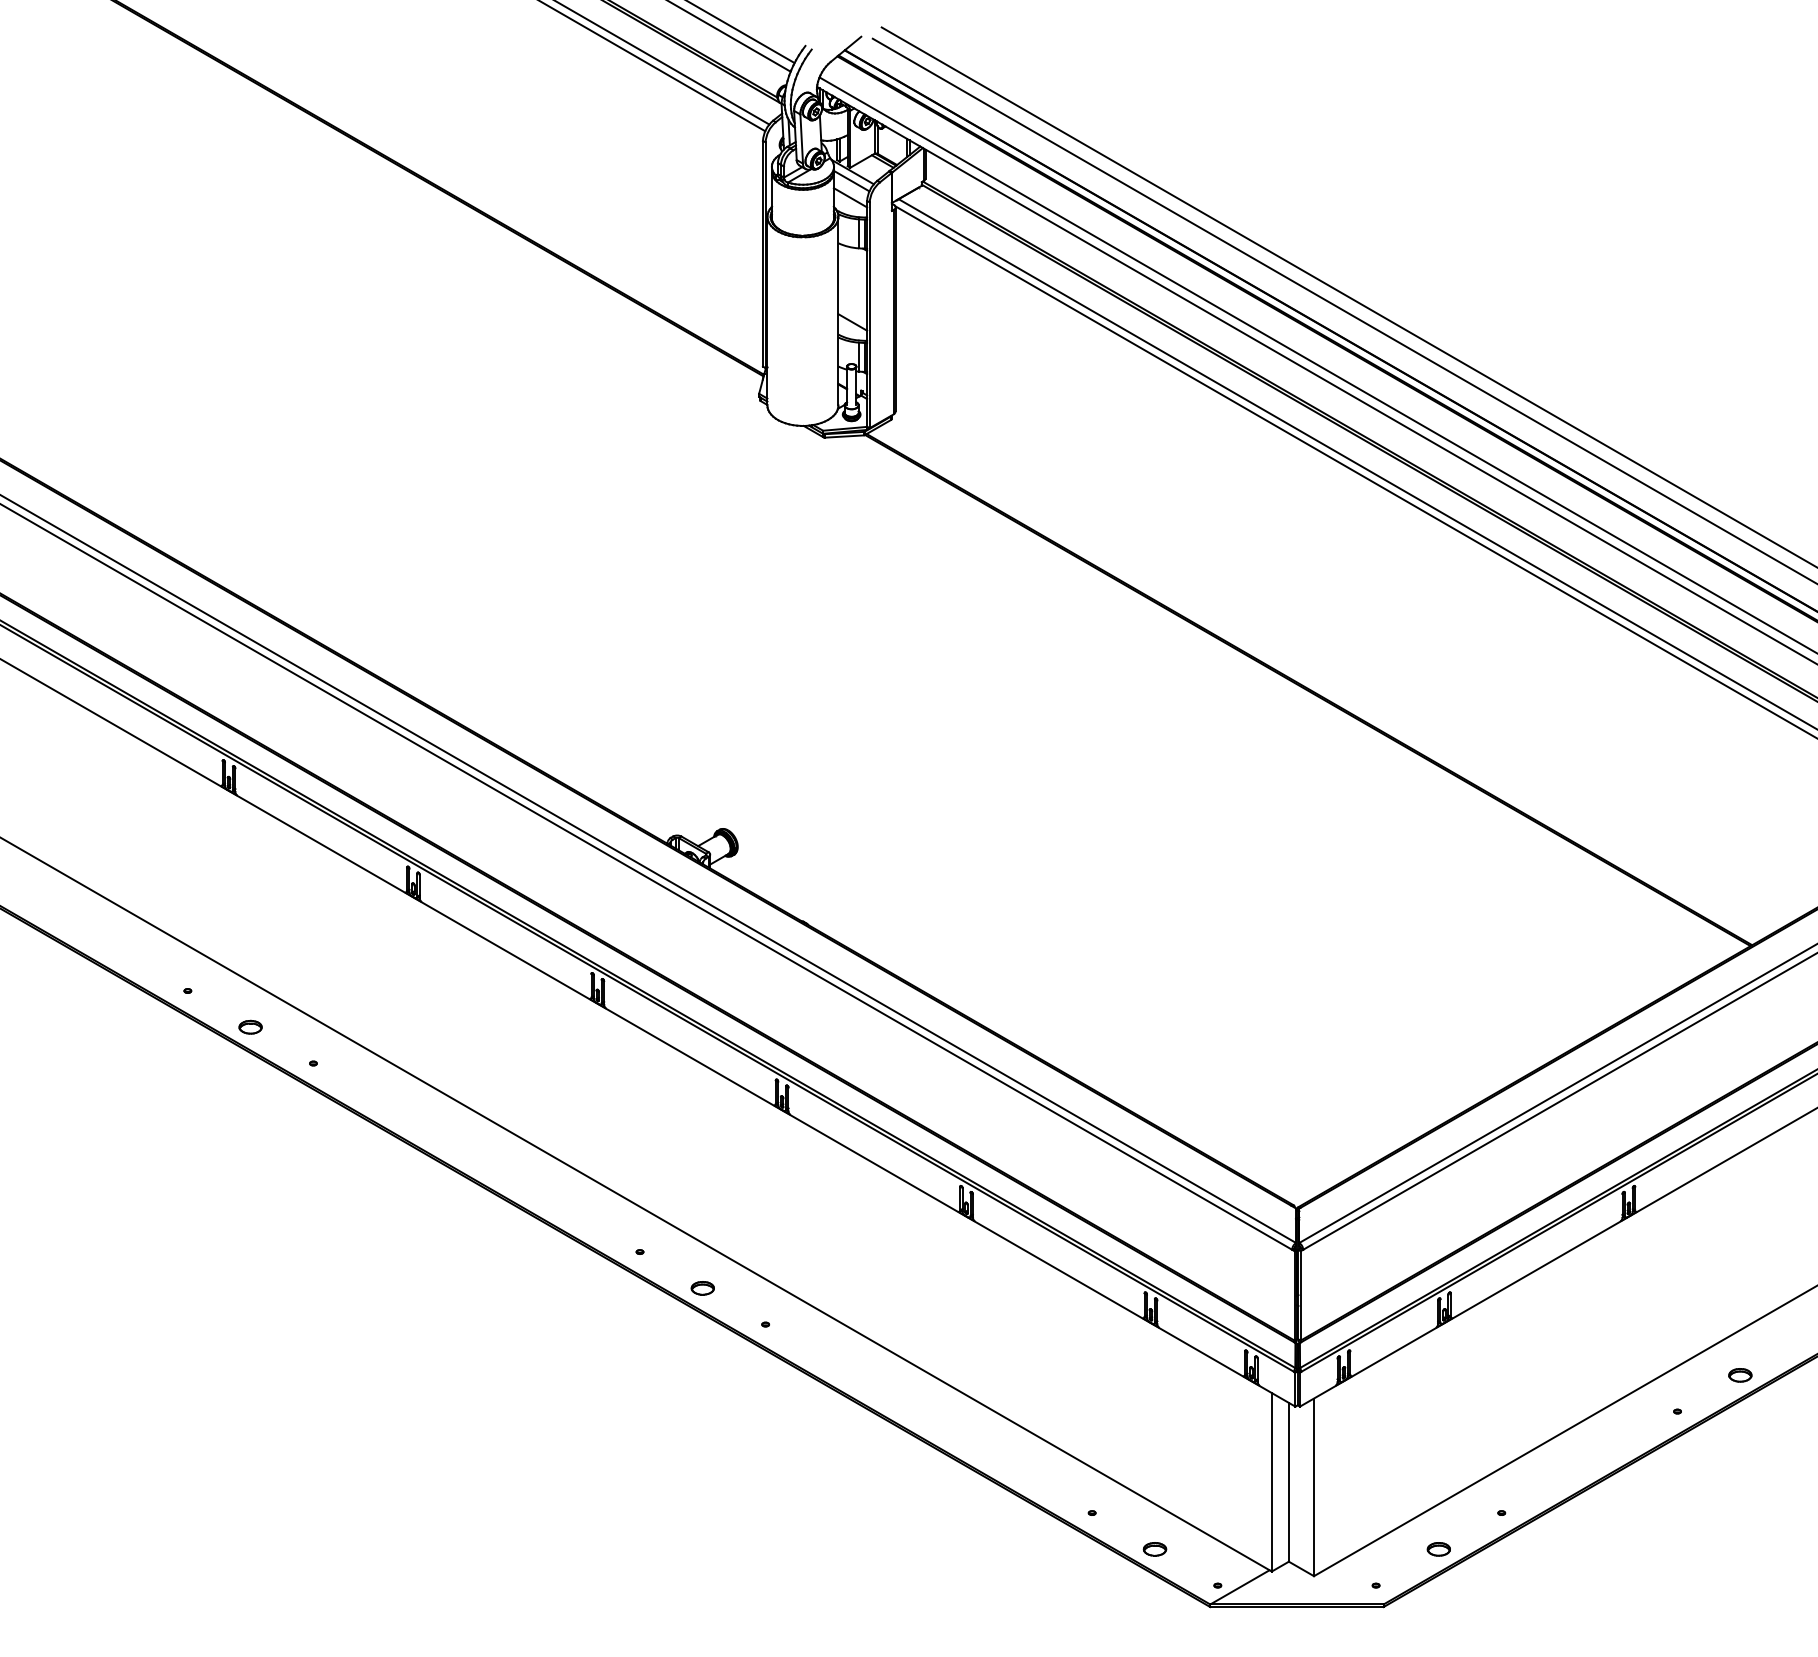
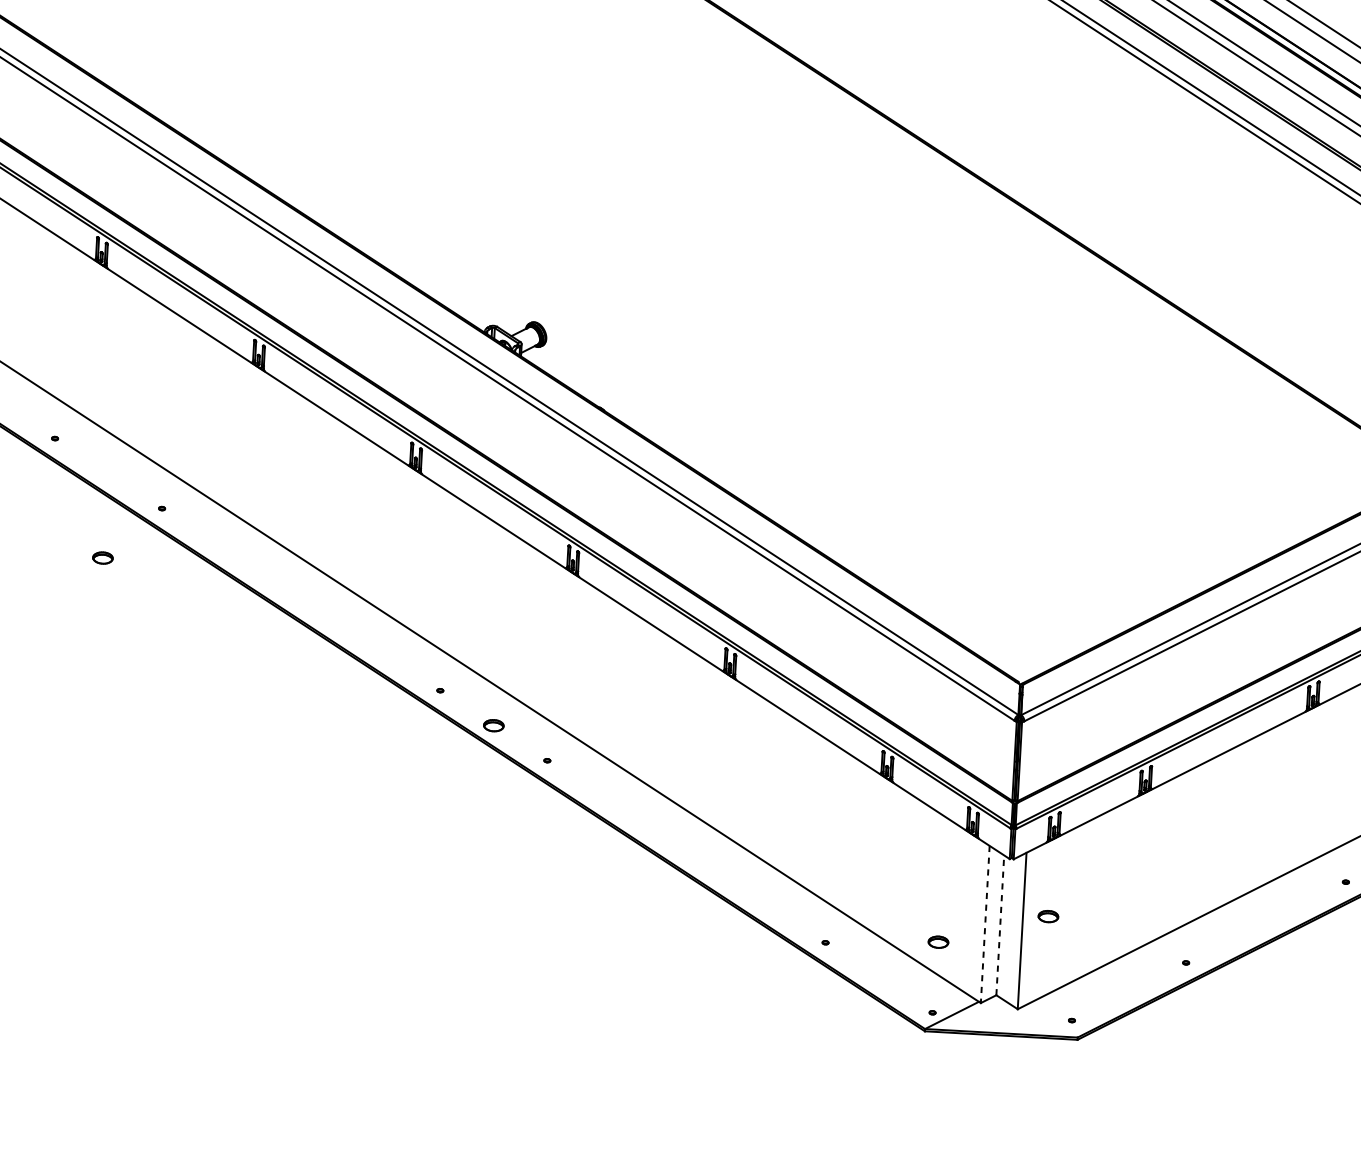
part: (250, 1026) -> (102, 557), moved
line: (1288, 1481) -> (999, 924), solid -> dashed
line: (1271, 1482) -> (984, 924), solid -> dashed
part: (1154, 1549) -> (938, 942), moved
part: (1438, 1549) -> (1048, 916), moved

